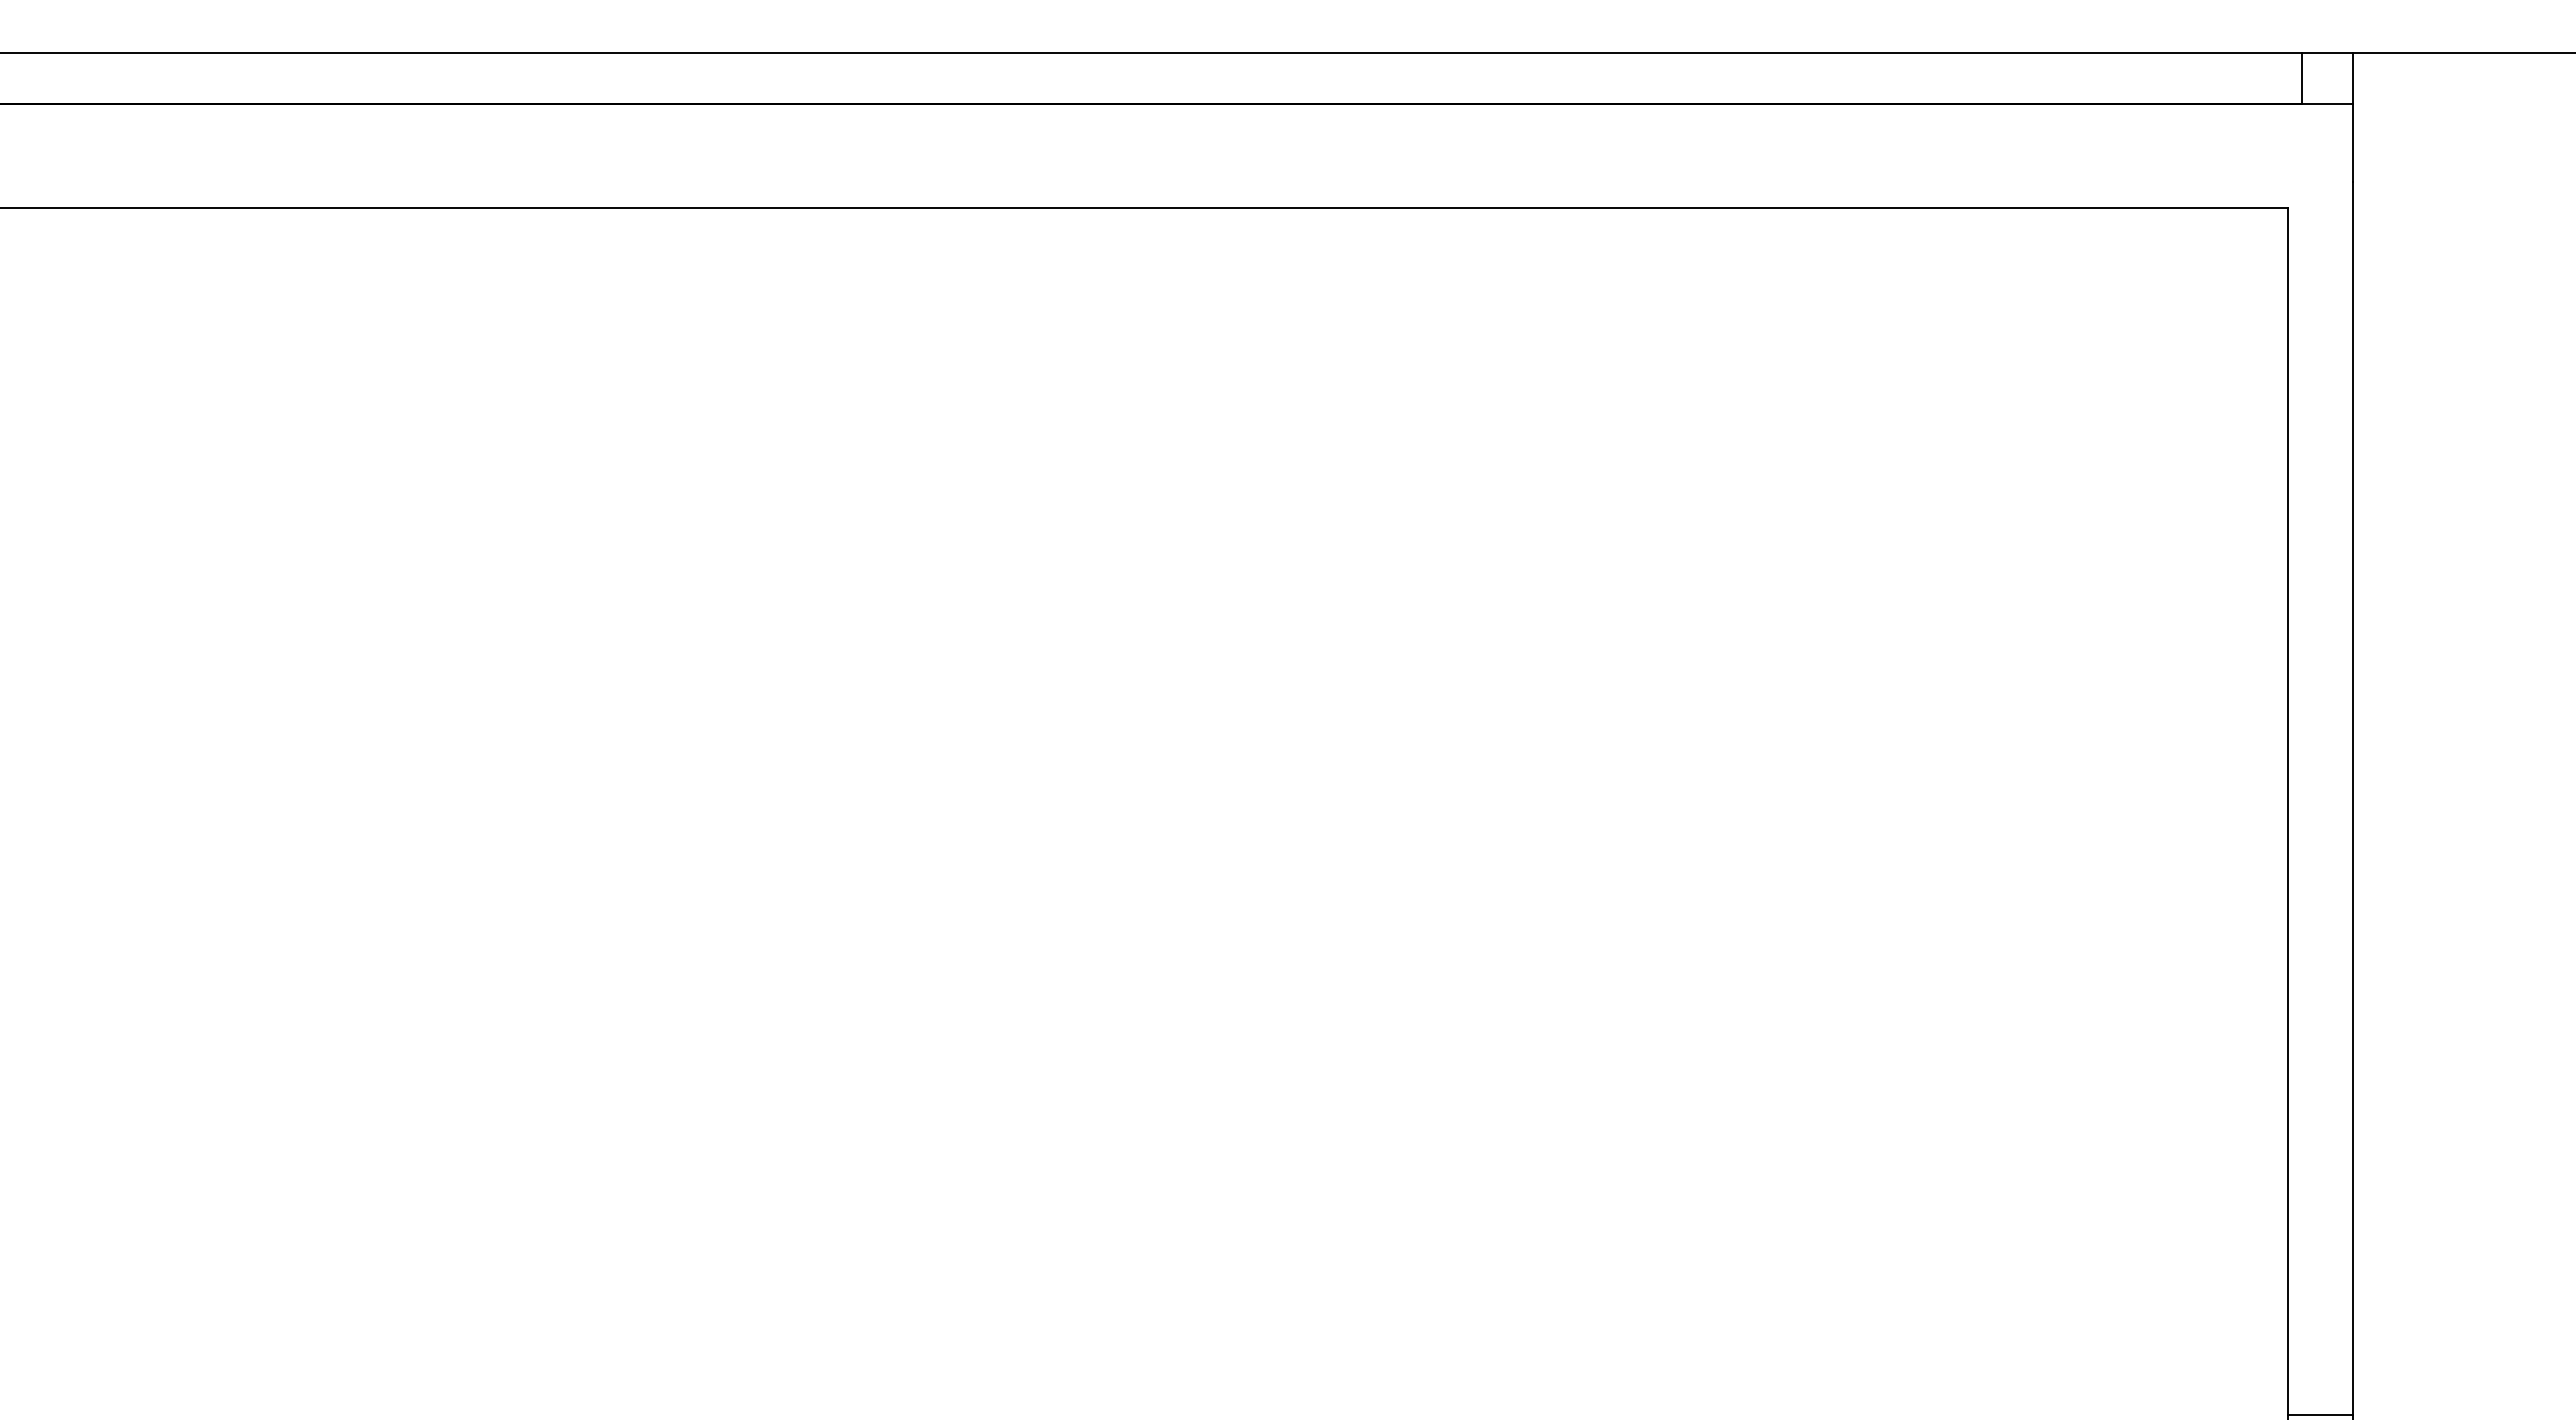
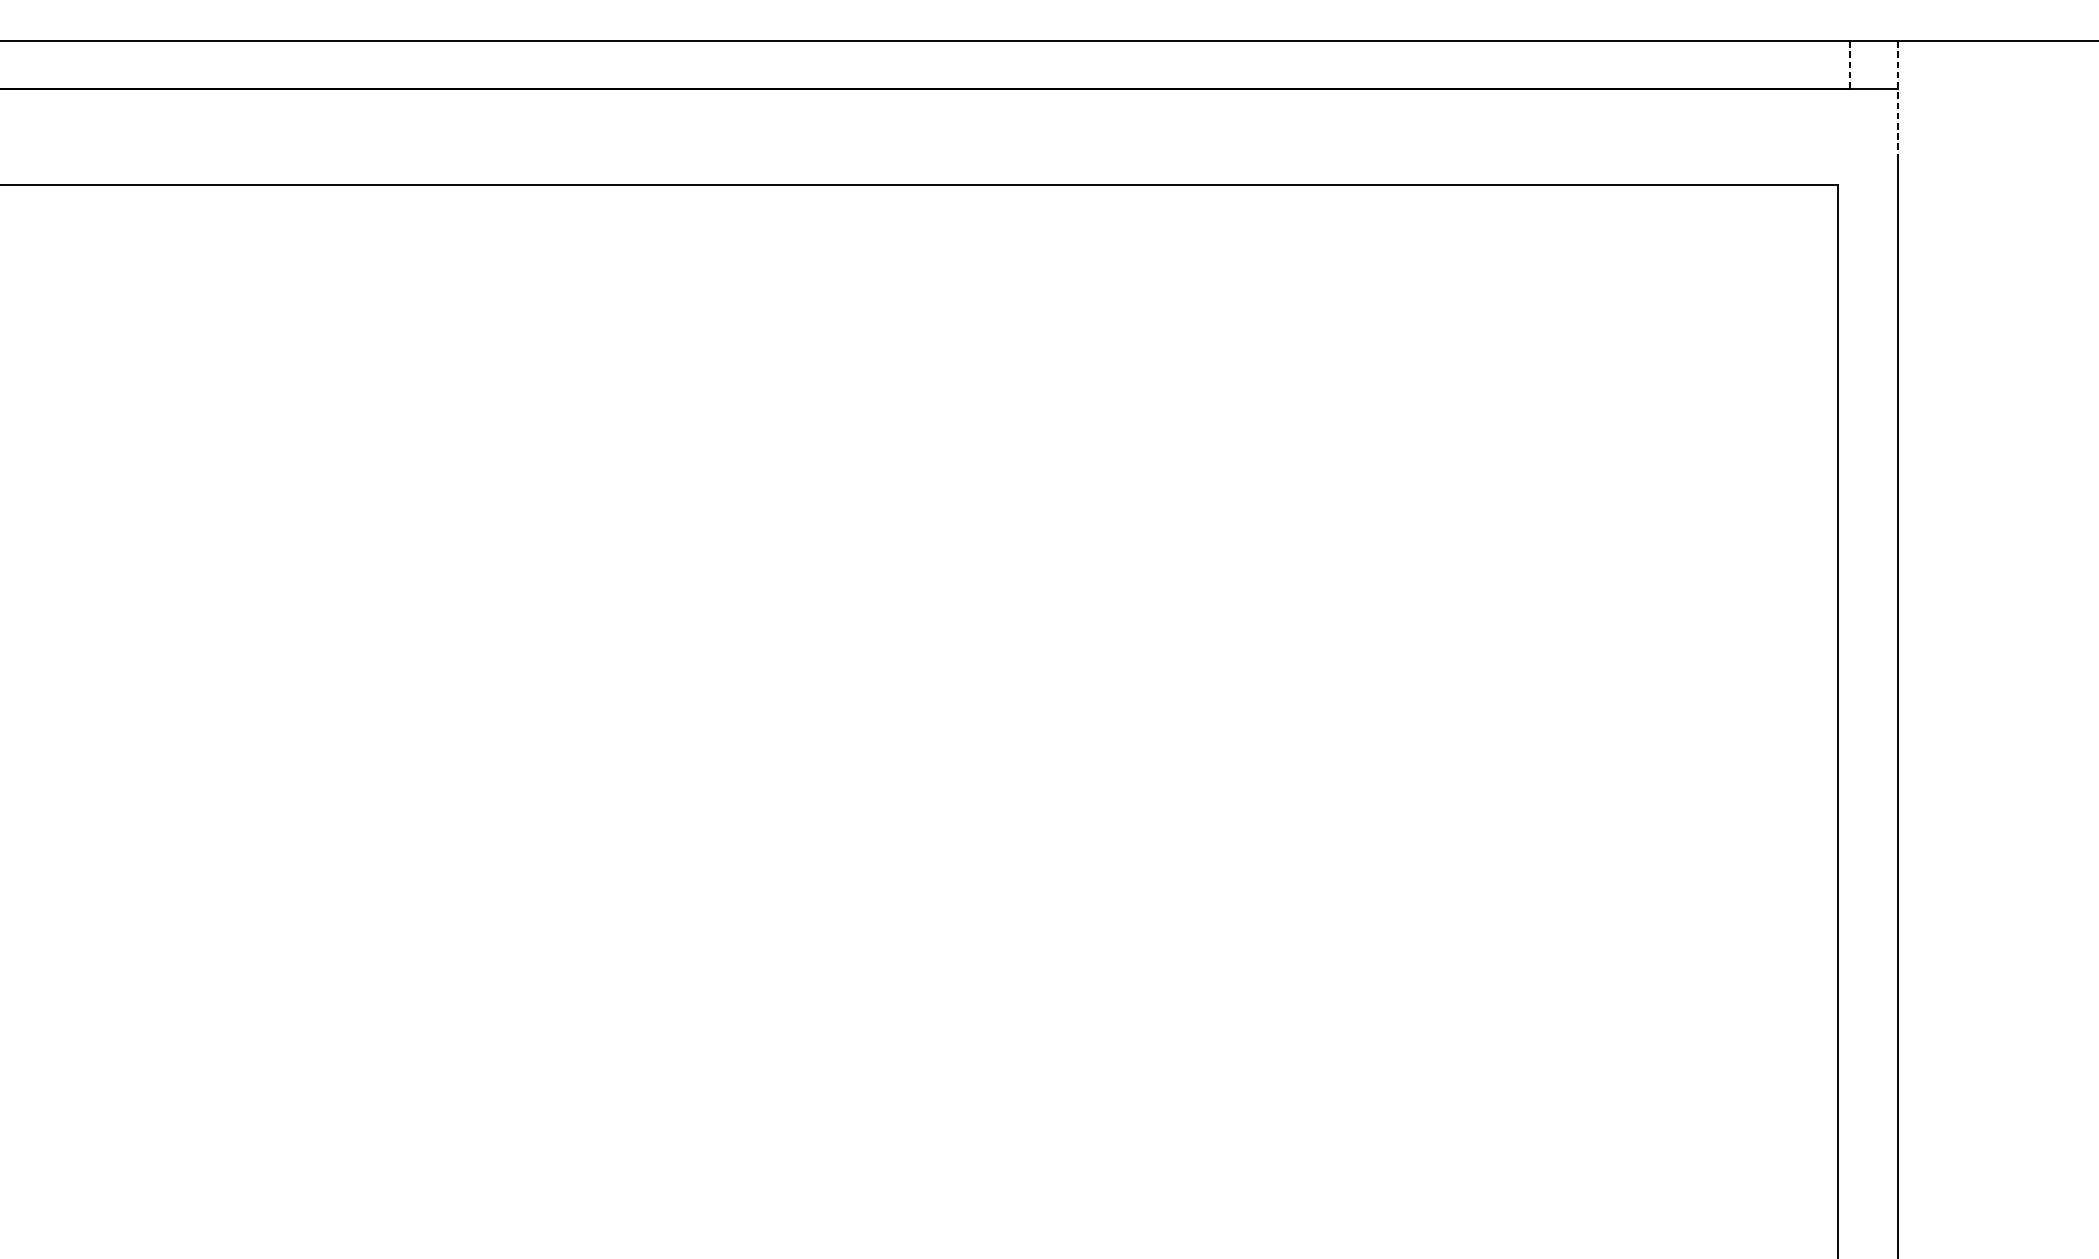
line: (2301, 78) -> (1850, 64), solid -> dashed
line: (2352, 118) -> (1897, 101), solid -> dashed

